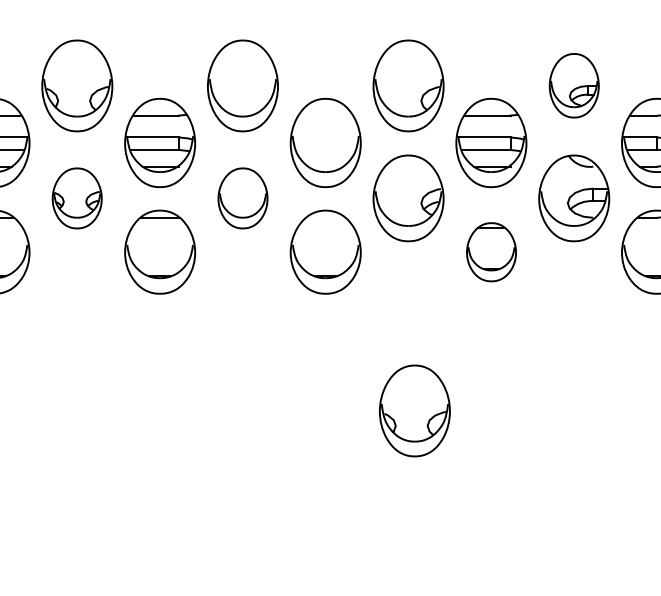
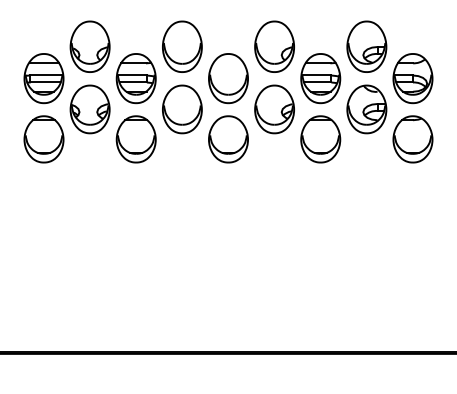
part: (573, 85) -> (366, 46), size x1.43
part: (76, 198) -> (89, 109), size x1.43
part: (243, 198) -> (182, 109), size x1.43
part: (490, 252) -> (320, 139), size x1.43
part: (413, 410) -> (277, 227), removed

